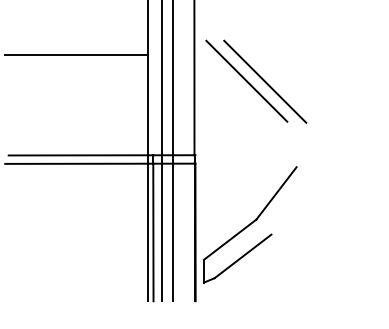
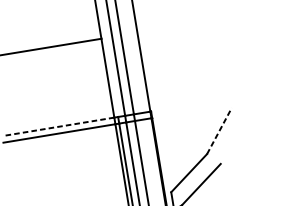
line: (246, 80) -> (181, 46), removed
line: (265, 81) -> (196, 44), removed
line: (78, 155) -> (59, 126), solid -> dashed
line: (276, 193) -> (219, 131), solid -> dashed

